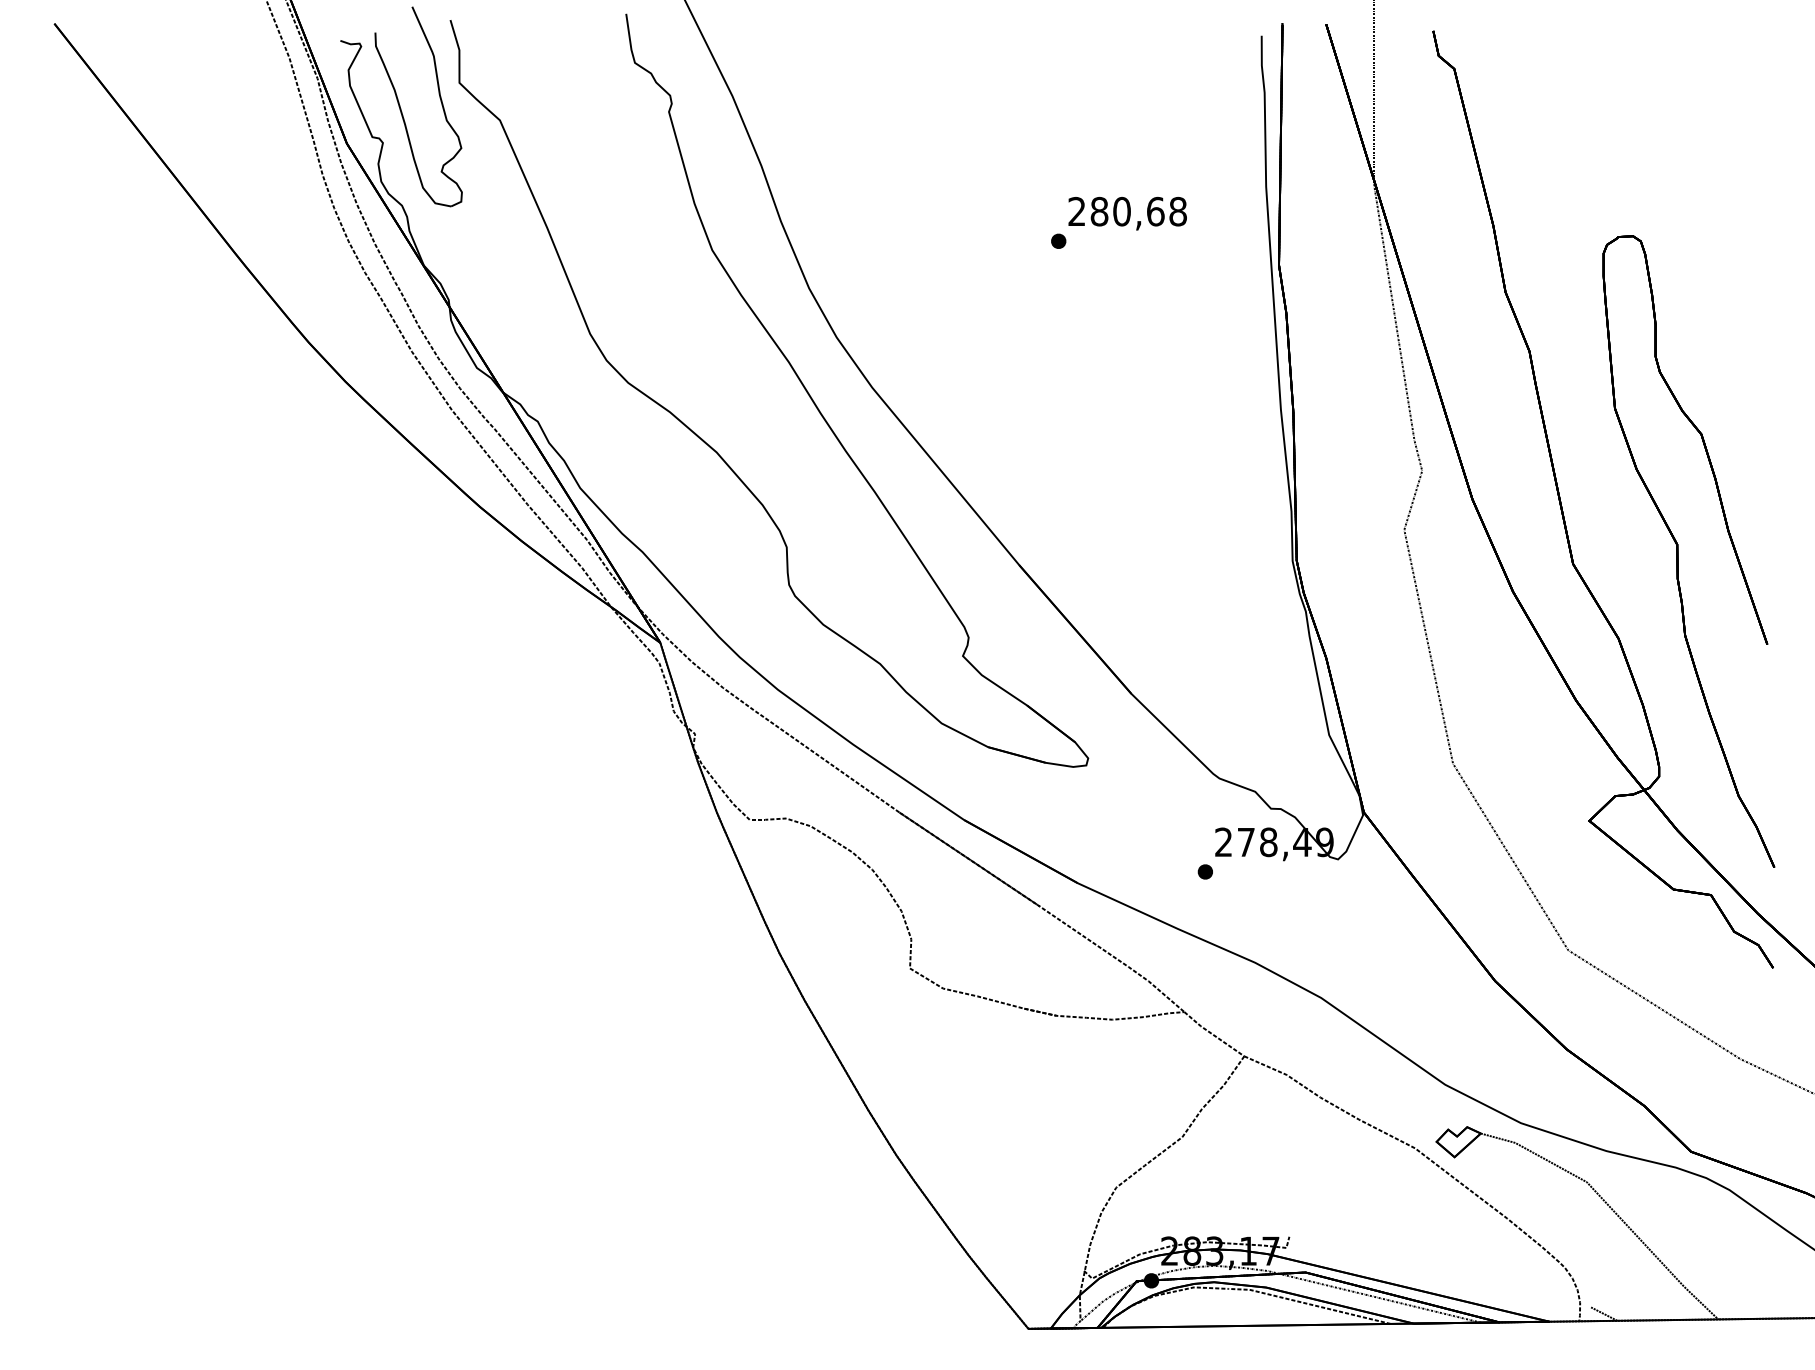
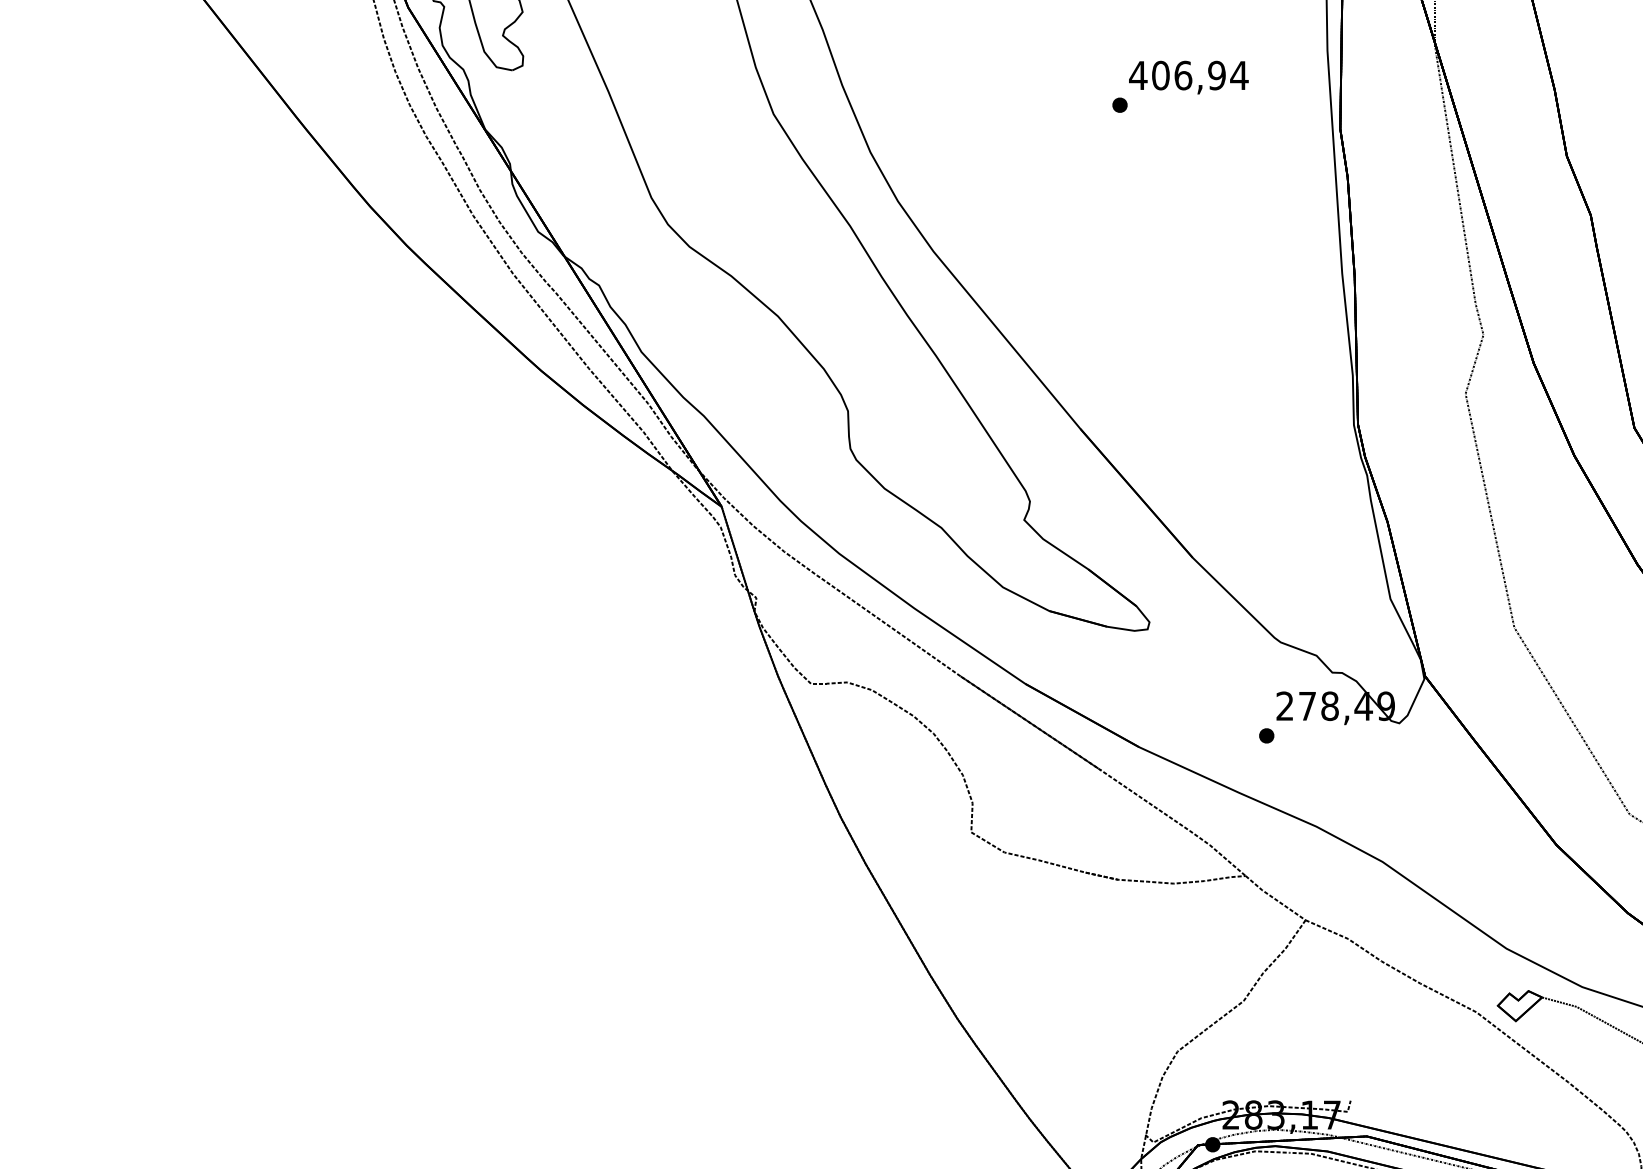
text: (1127, 211) -> (1188, 75), 280,68 -> 406,94

